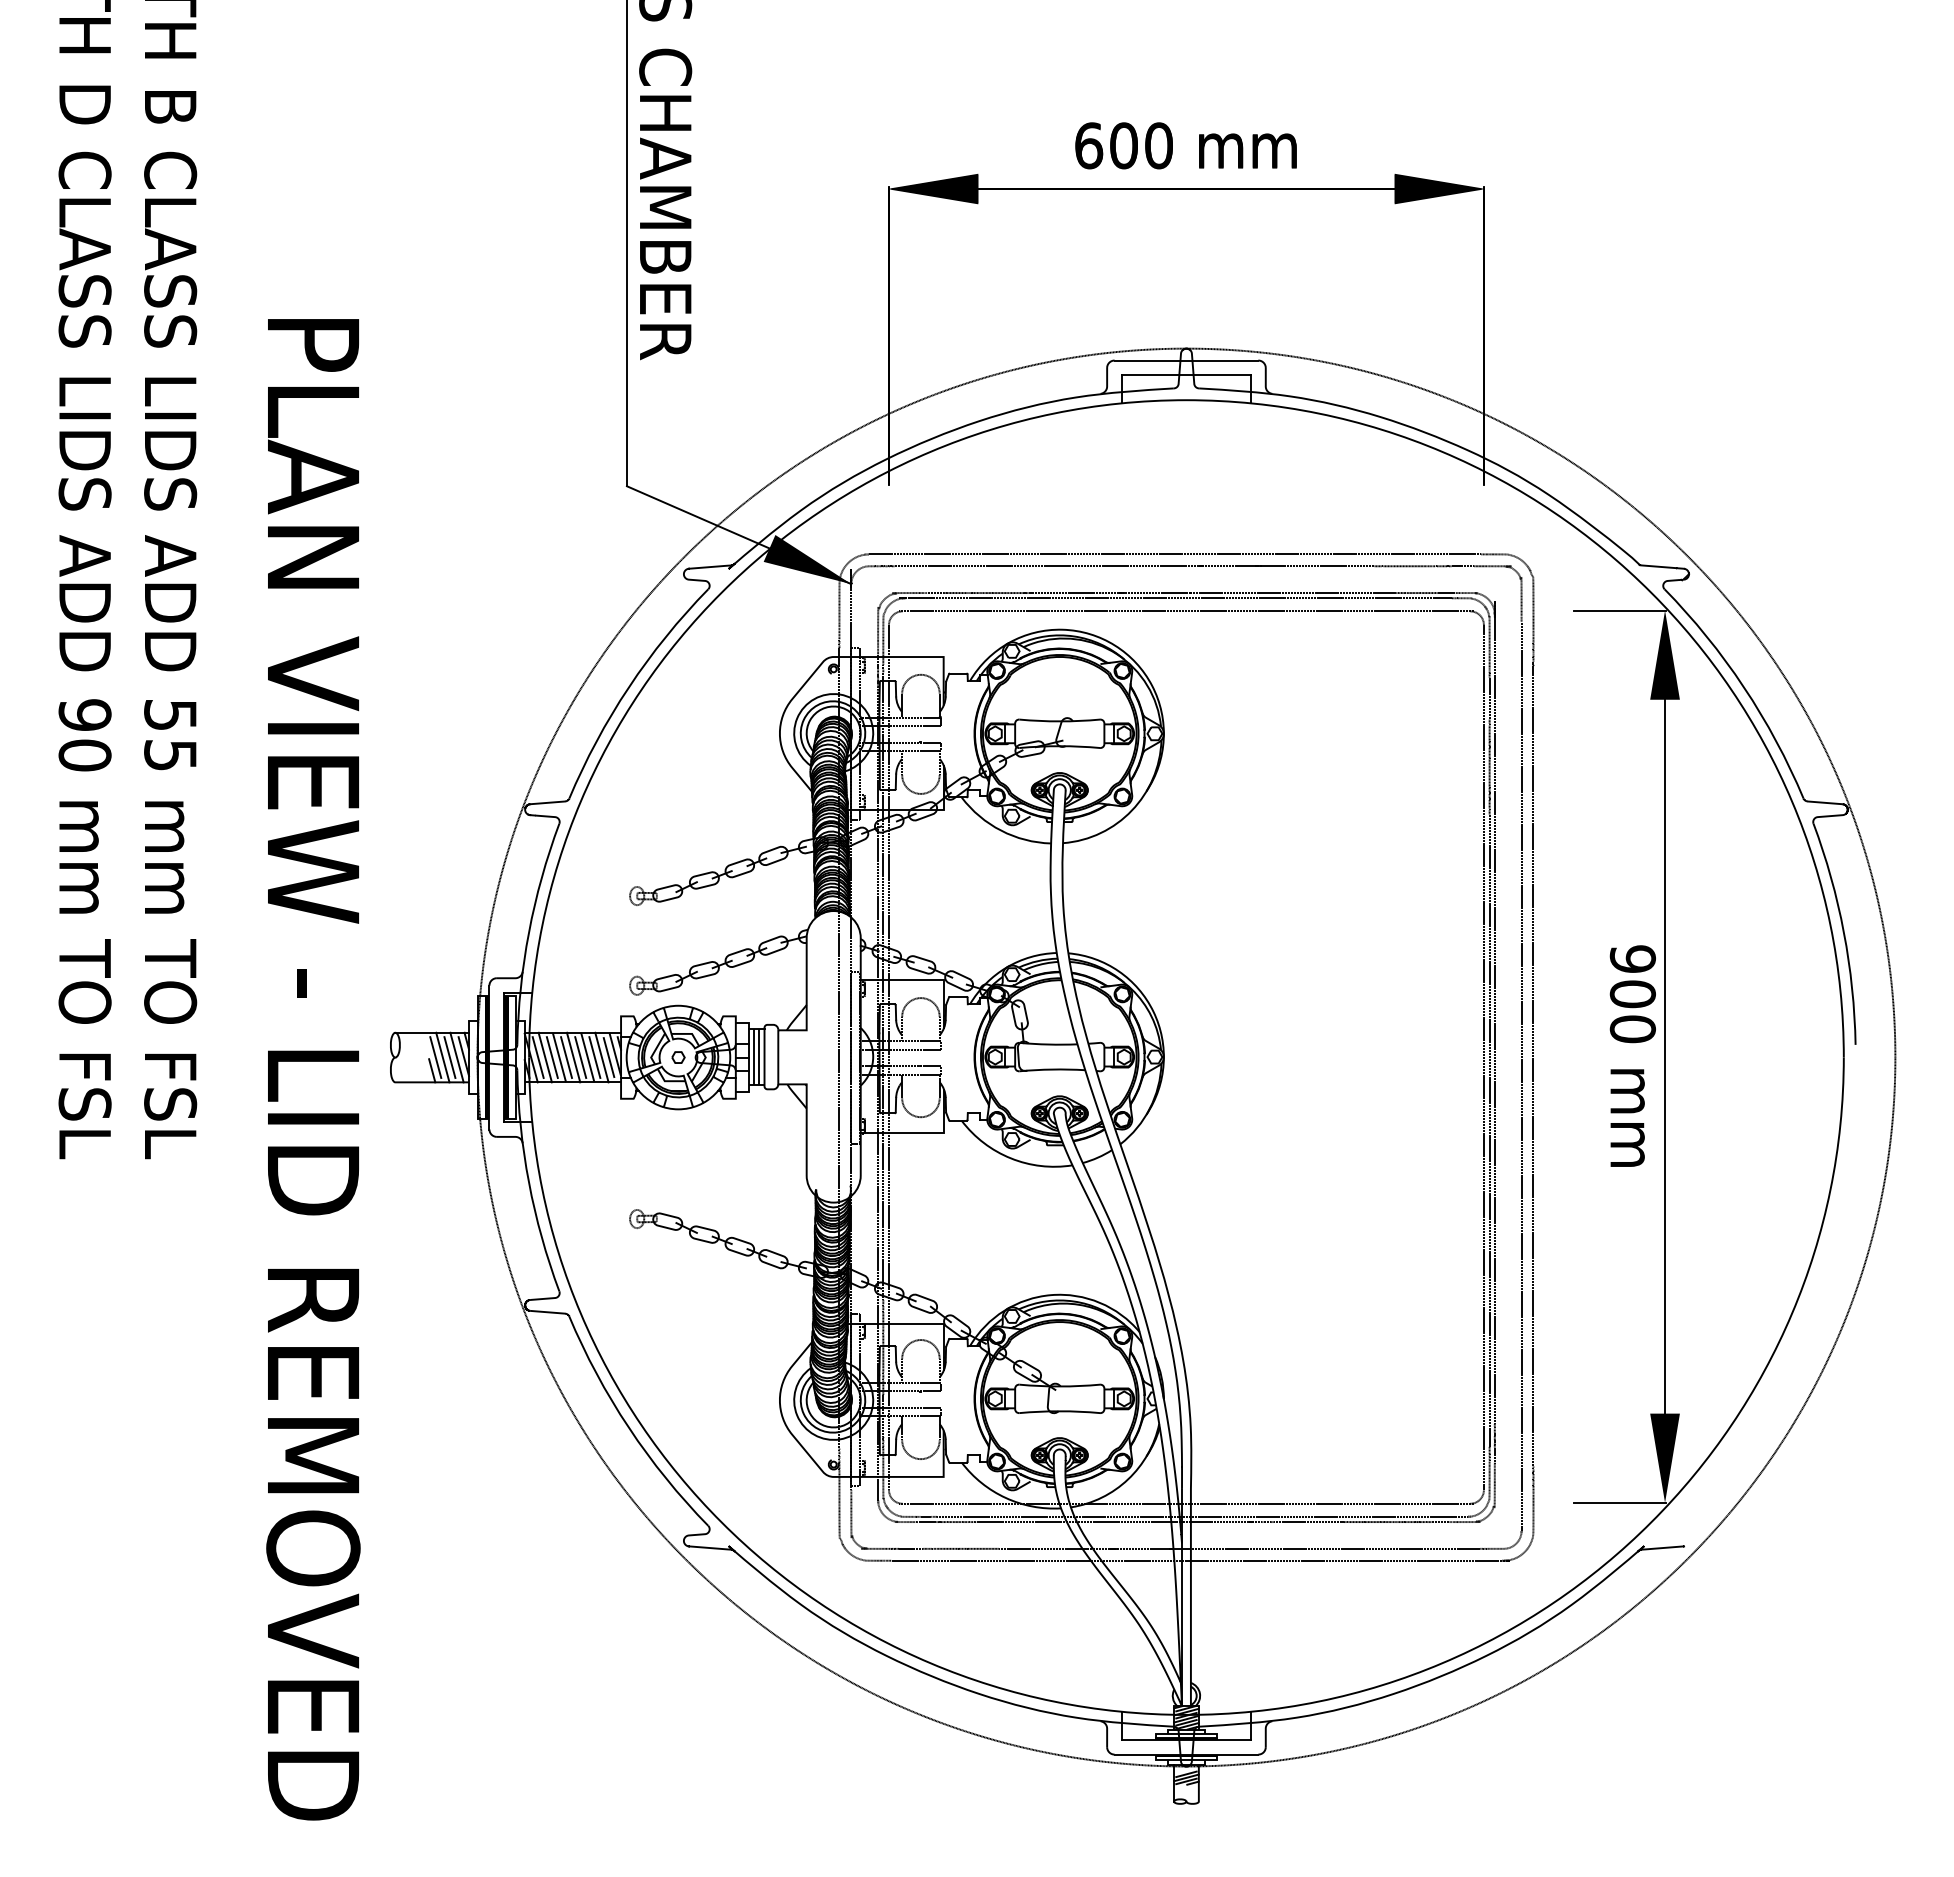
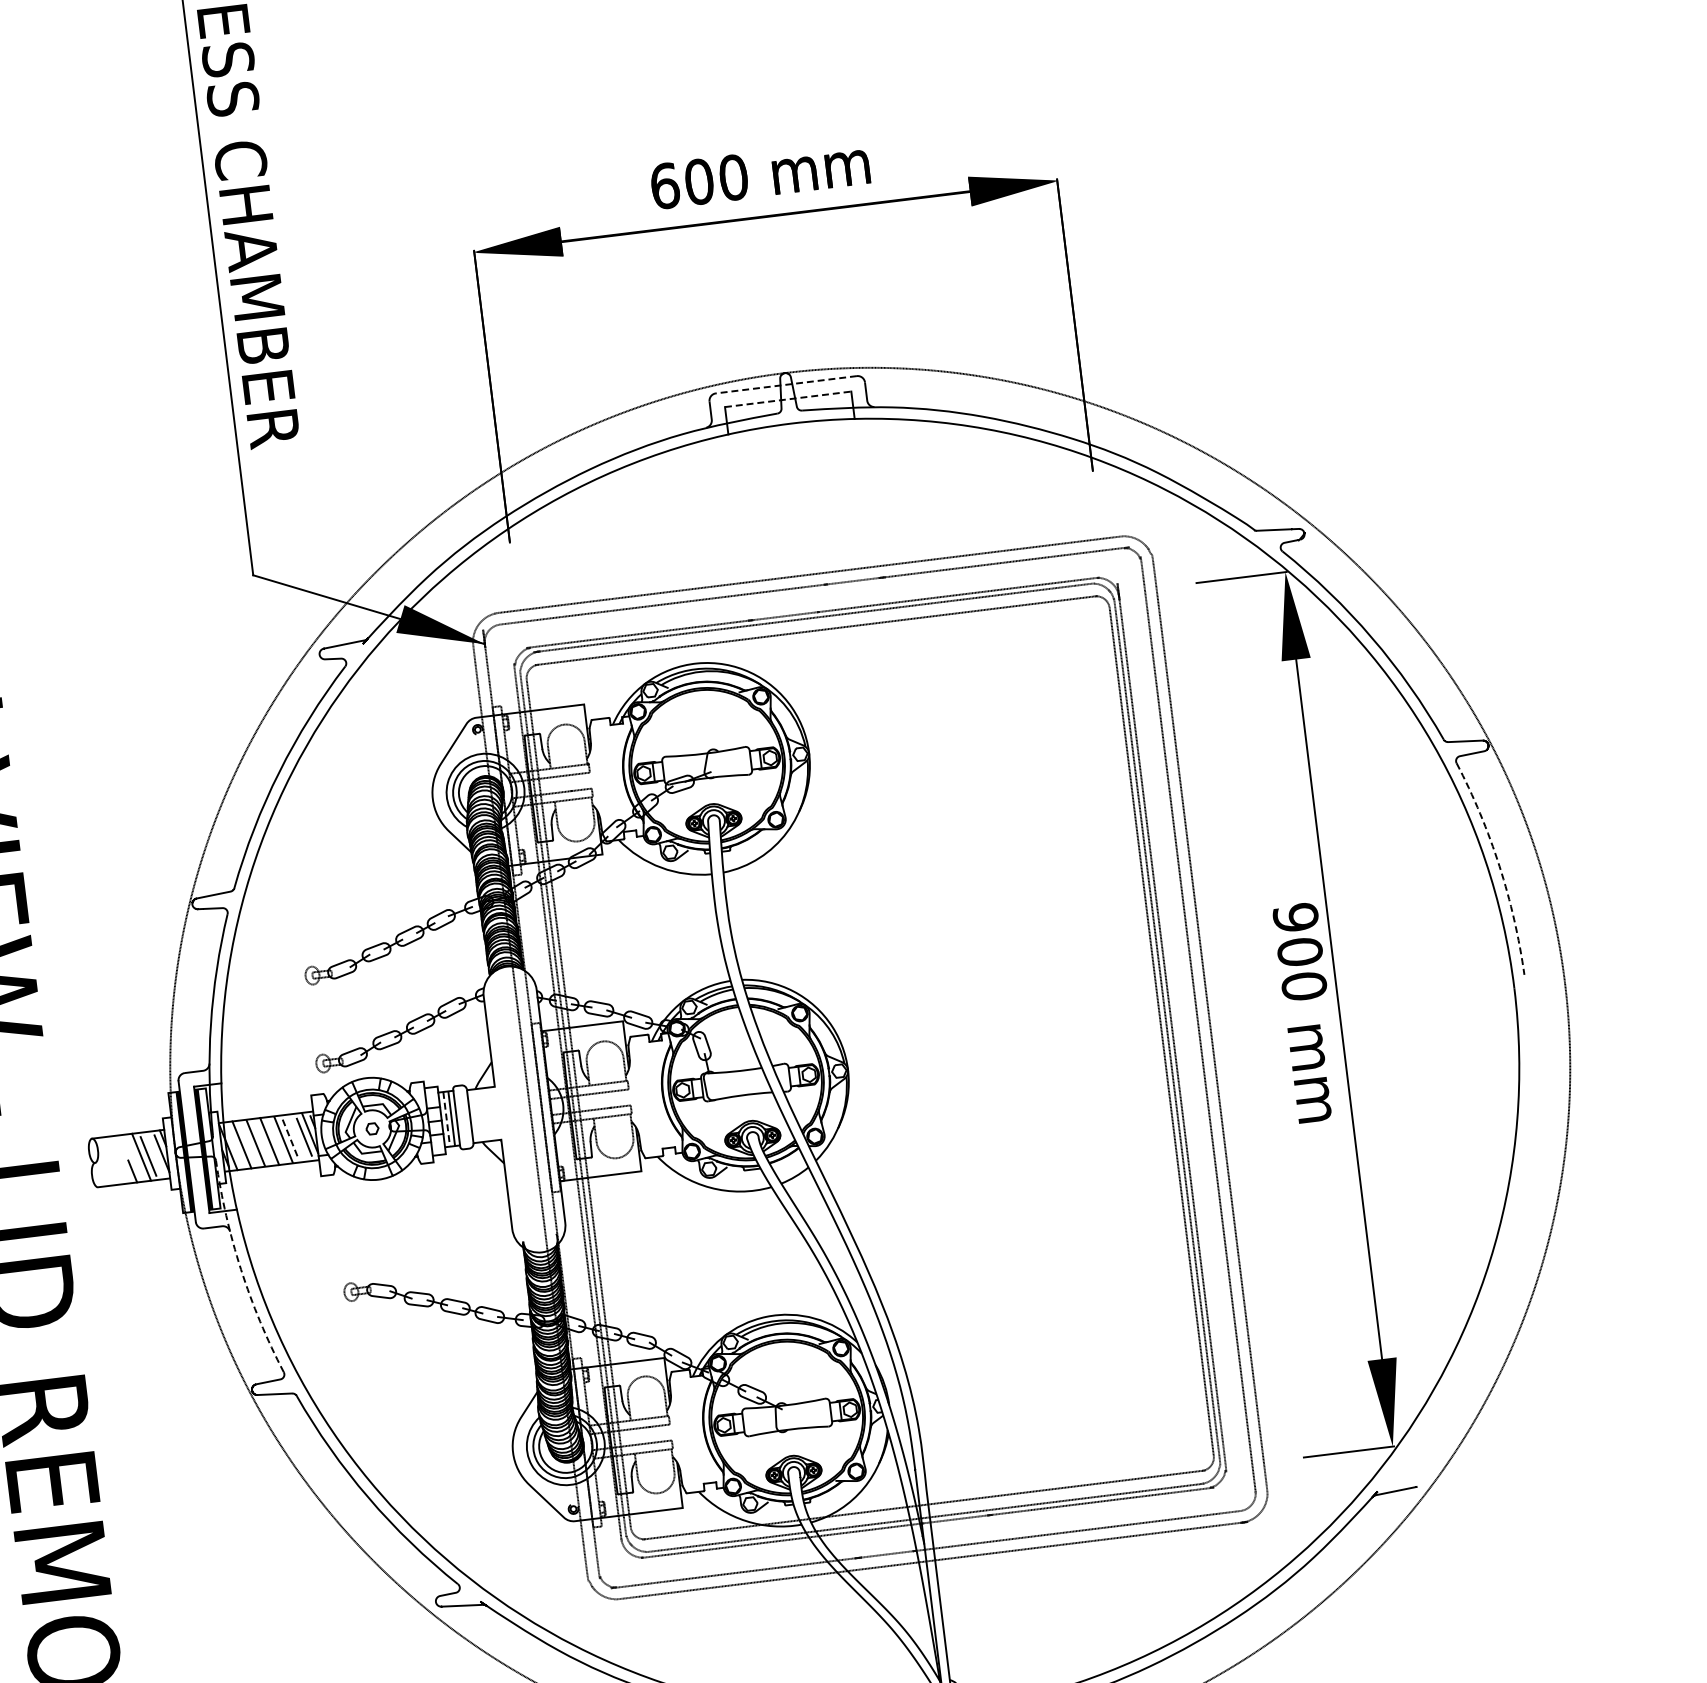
line: (1186, 360) -> (786, 384), solid -> dashed
line: (1186, 375) -> (788, 399), solid -> dashed
arc: (1843, 932) -> (1499, 866), solid -> dashed
line: (435, 1057) -> (134, 1158), removed
line: (456, 1057) -> (154, 1155), removed
line: (537, 1057) -> (234, 1145), removed
line: (551, 1057) -> (248, 1144), removed
line: (566, 1057) -> (262, 1142), removed
line: (580, 1057) -> (276, 1140), removed
line: (601, 1057) -> (297, 1138), removed
line: (754, 1057) -> (446, 1119), solid -> dashed
line: (594, 1058) -> (290, 1139), solid -> dashed
arc: (528, 1182) -> (240, 1269), solid -> dashed

